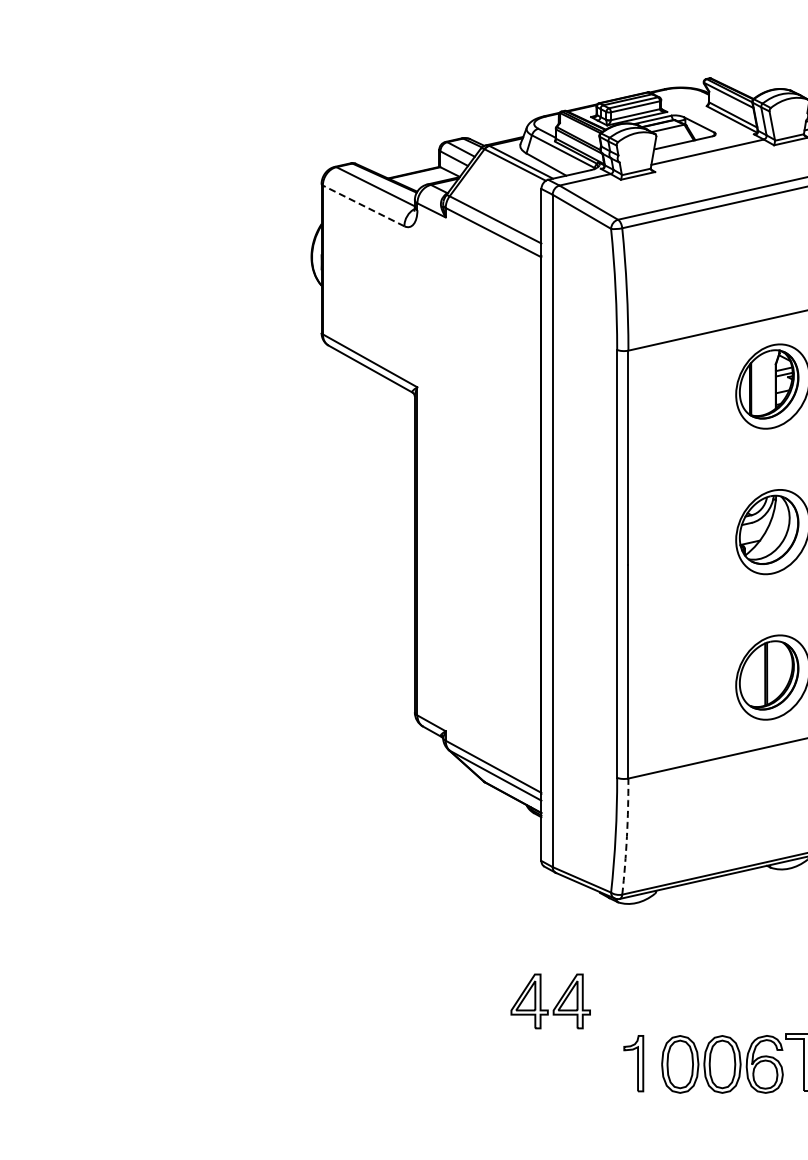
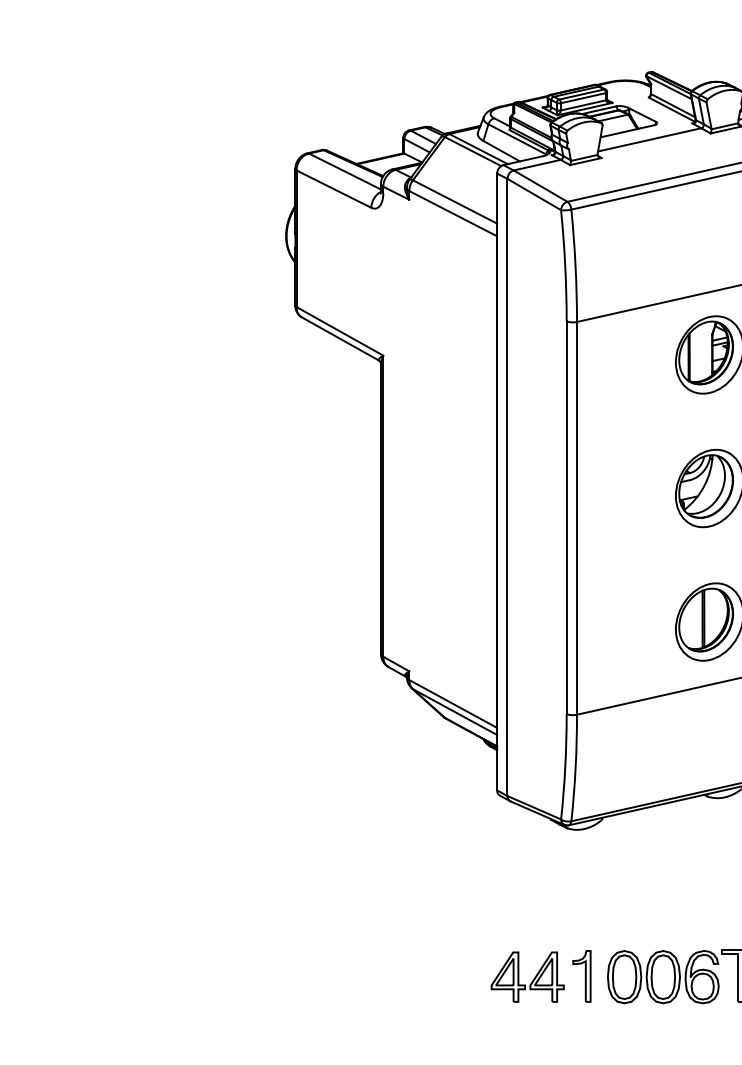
line: (363, 205) -> (333, 188), dashed -> solid
arc: (626, 836) -> (575, 767), dashed -> solid
part: (555, 1005) -> (532, 980), moved

